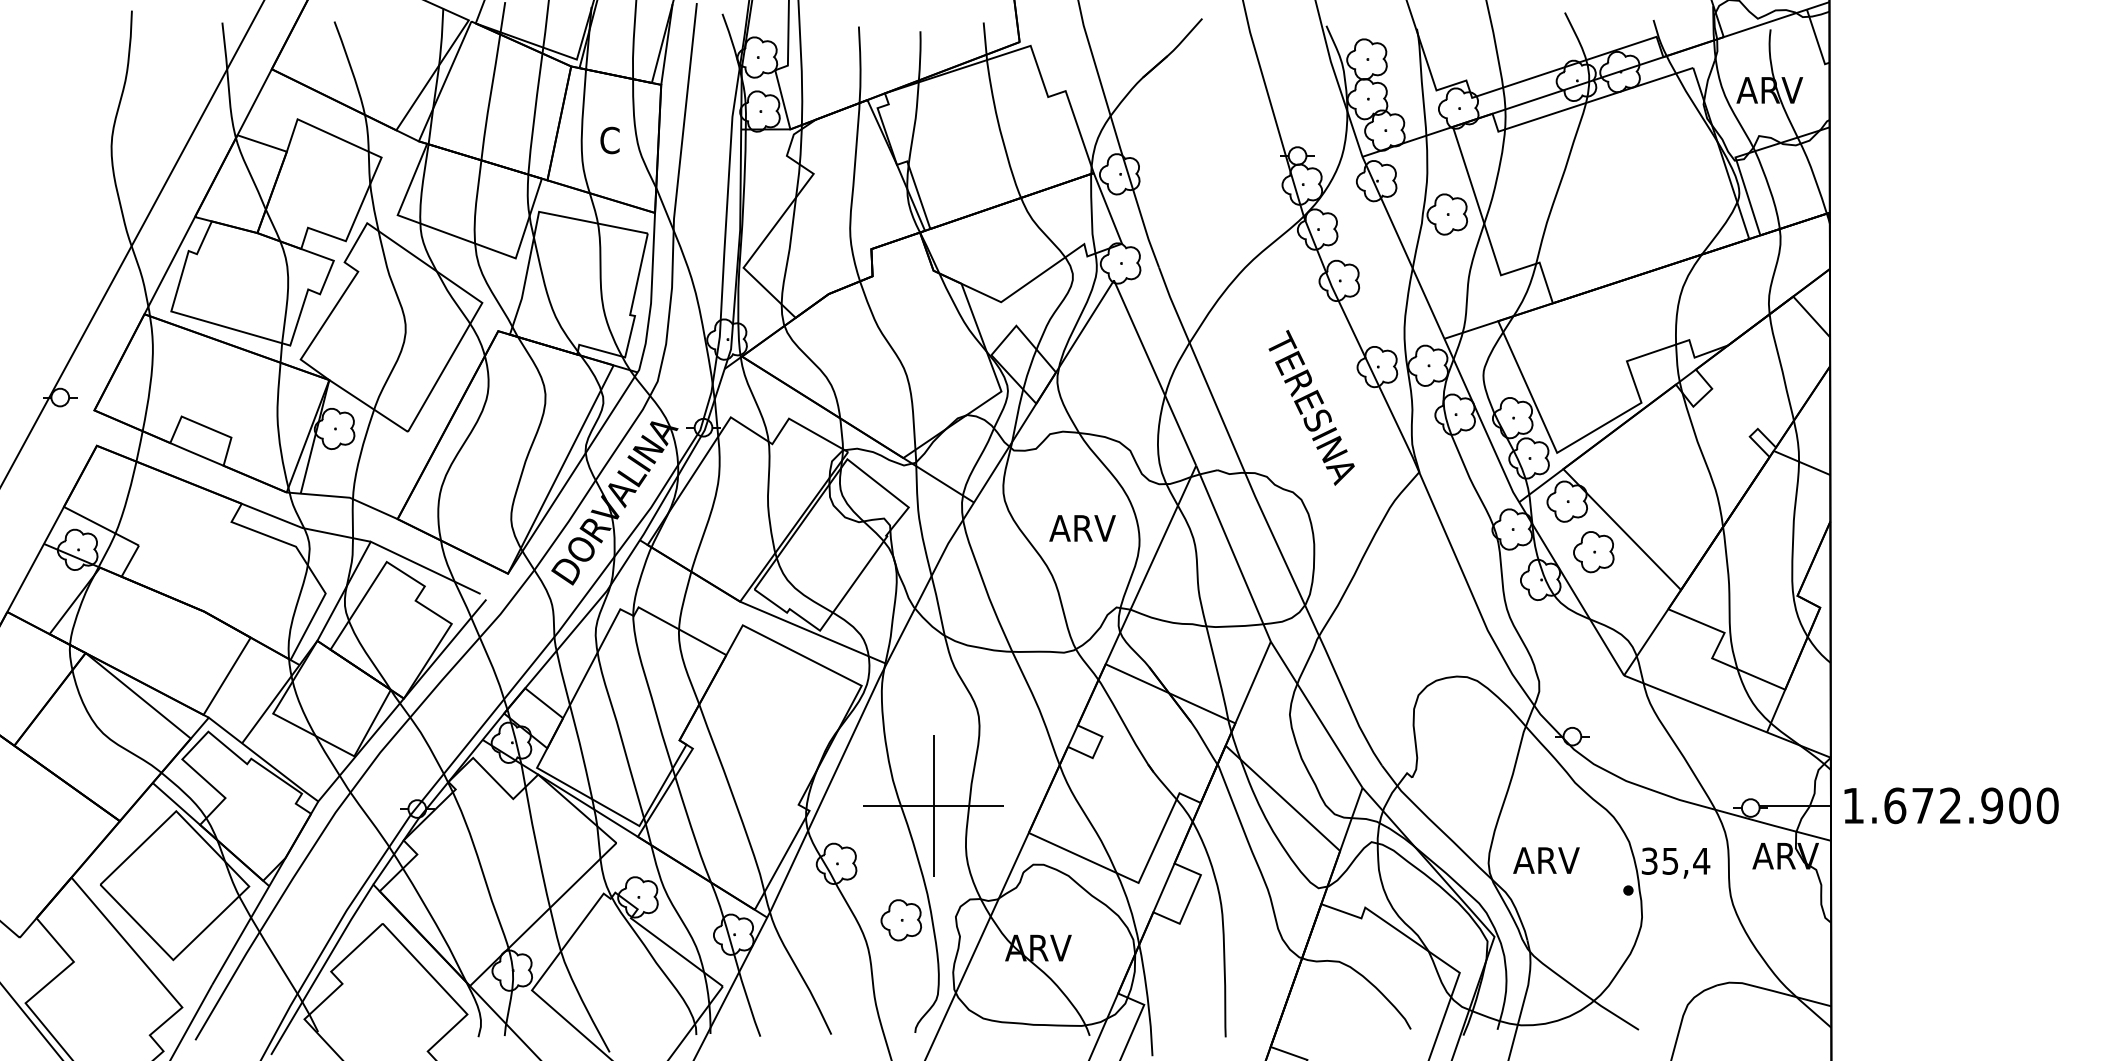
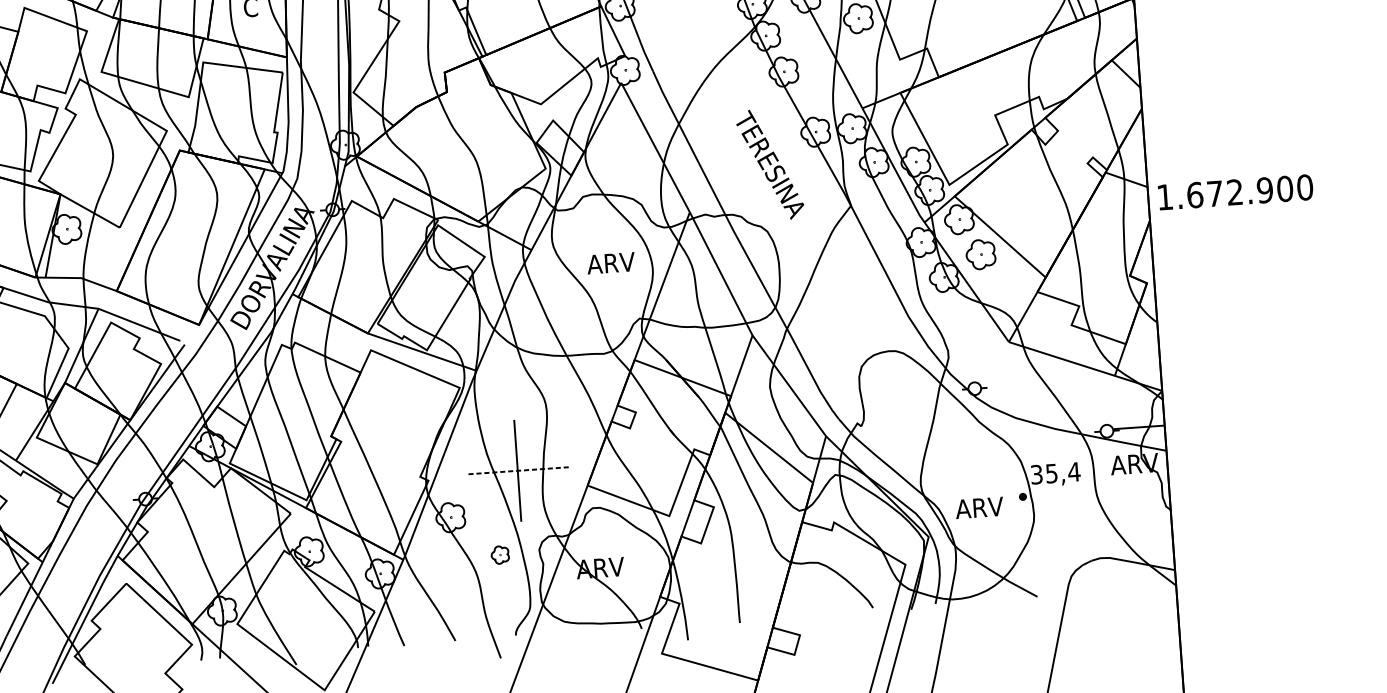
line: (933, 805) -> (517, 470), solid -> dashed
text: (1951, 805) -> (1235, 192), moved
text: (1546, 860) -> (979, 507), moved
part: (901, 920) -> (500, 555), size x0.6

